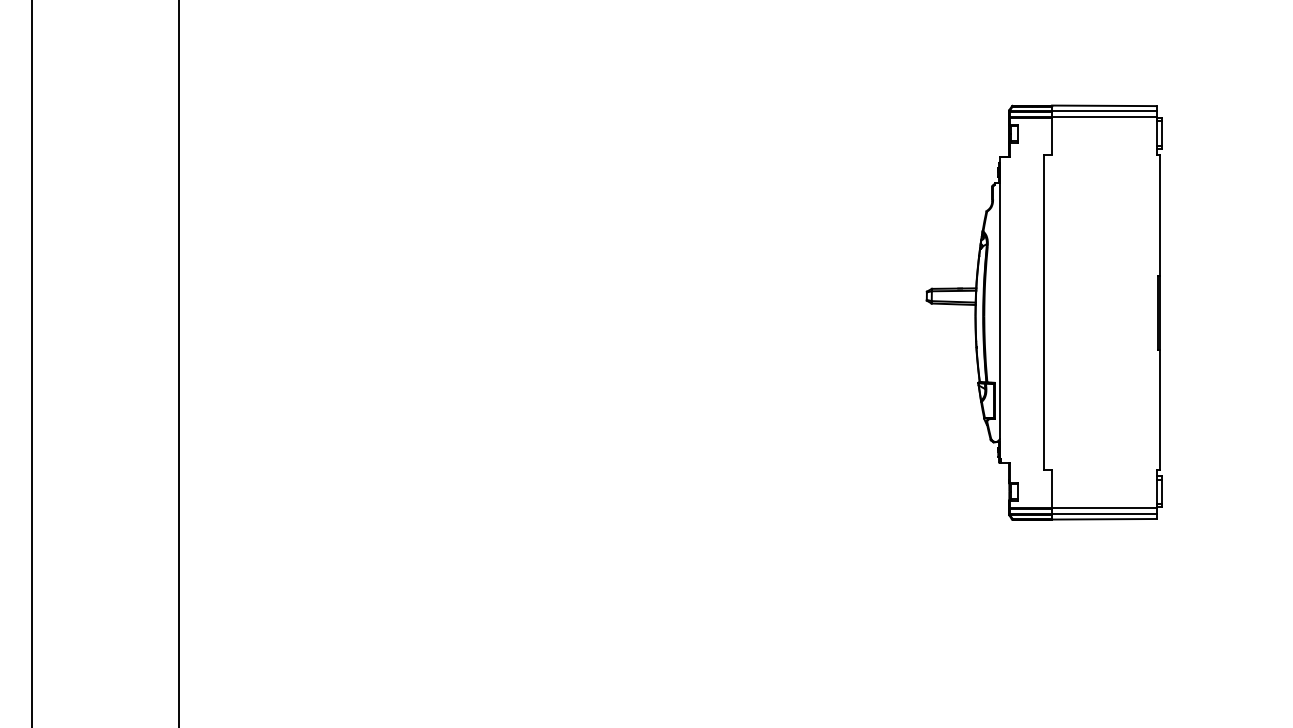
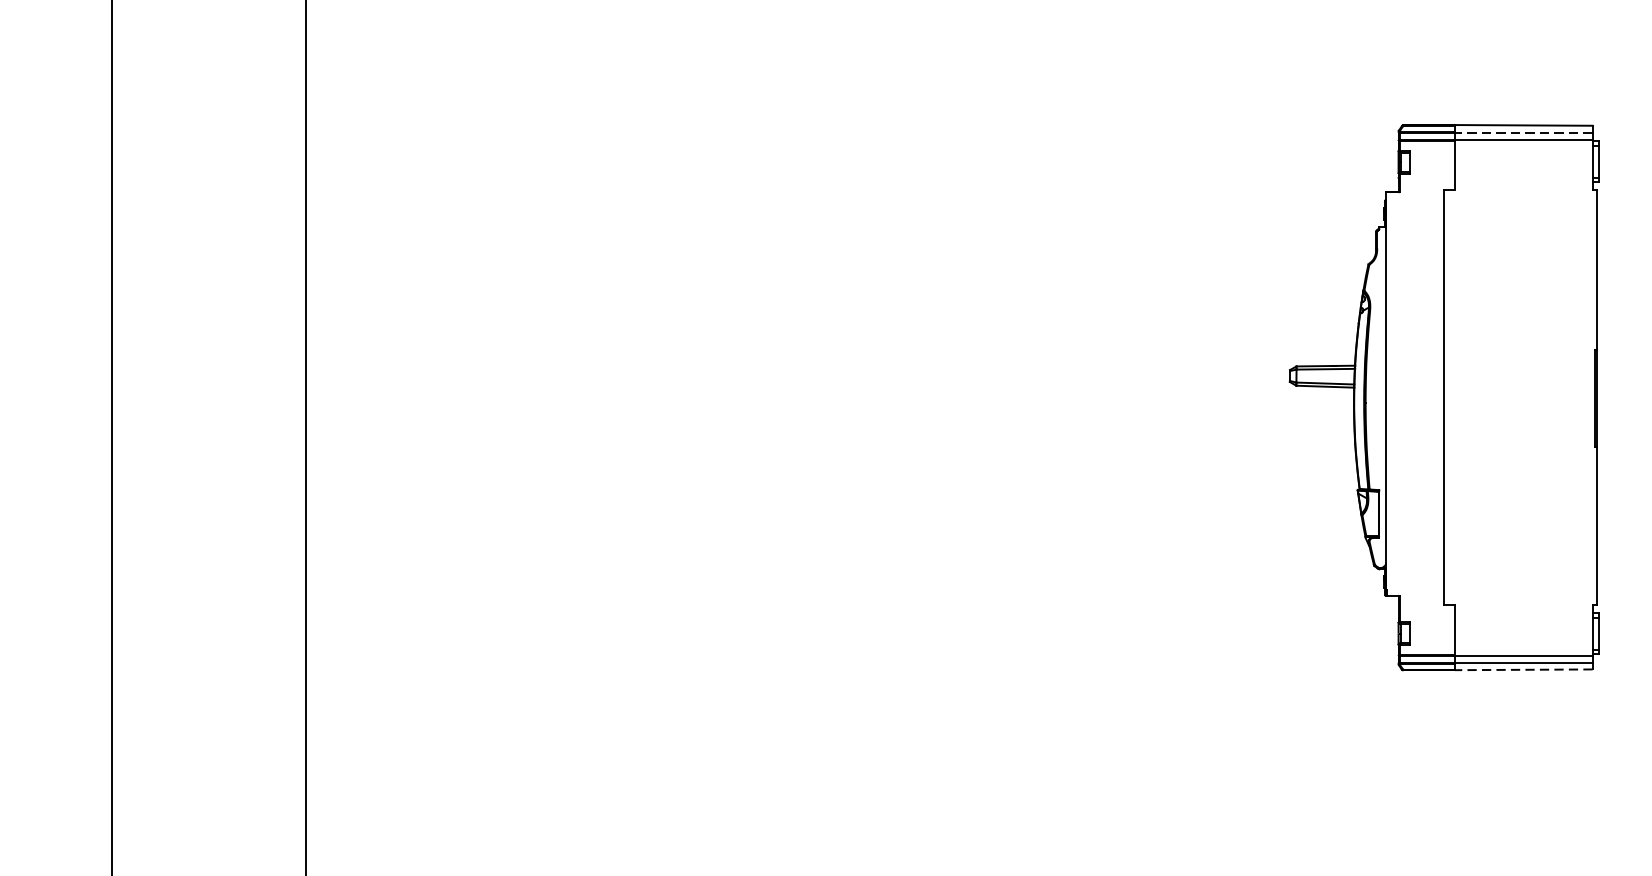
line: (1103, 111) -> (1522, 132), solid -> dashed
line: (1103, 519) -> (1522, 670), solid -> dashed

